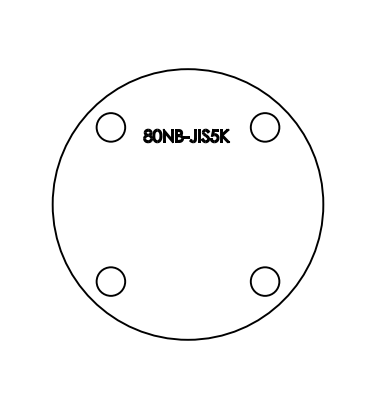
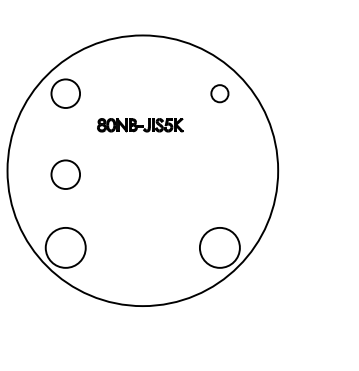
circle: (264, 127) -> (219, 93), size x0.6
part: (186, 135) -> (140, 124), moved
circle: (110, 208) -> (65, 174), added
circle: (110, 281) -> (65, 247), size x1.4
circle: (264, 281) -> (219, 247), size x1.4

